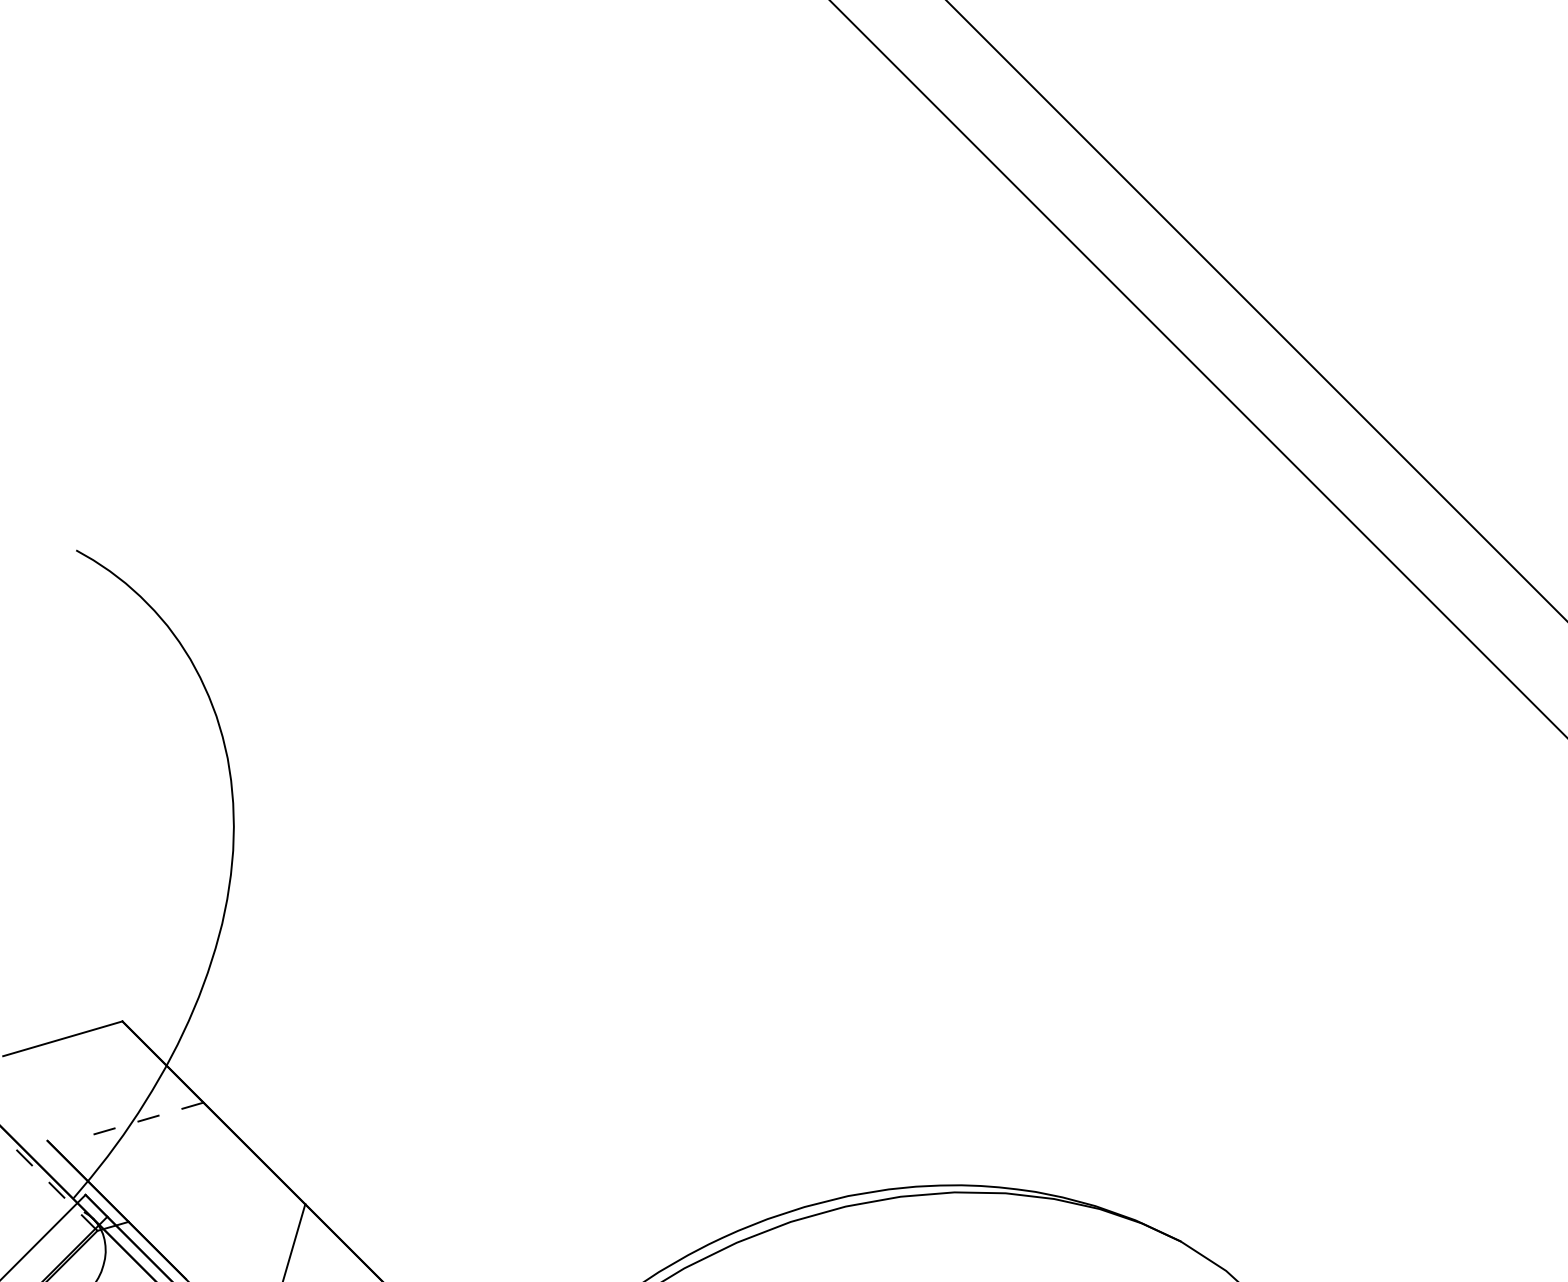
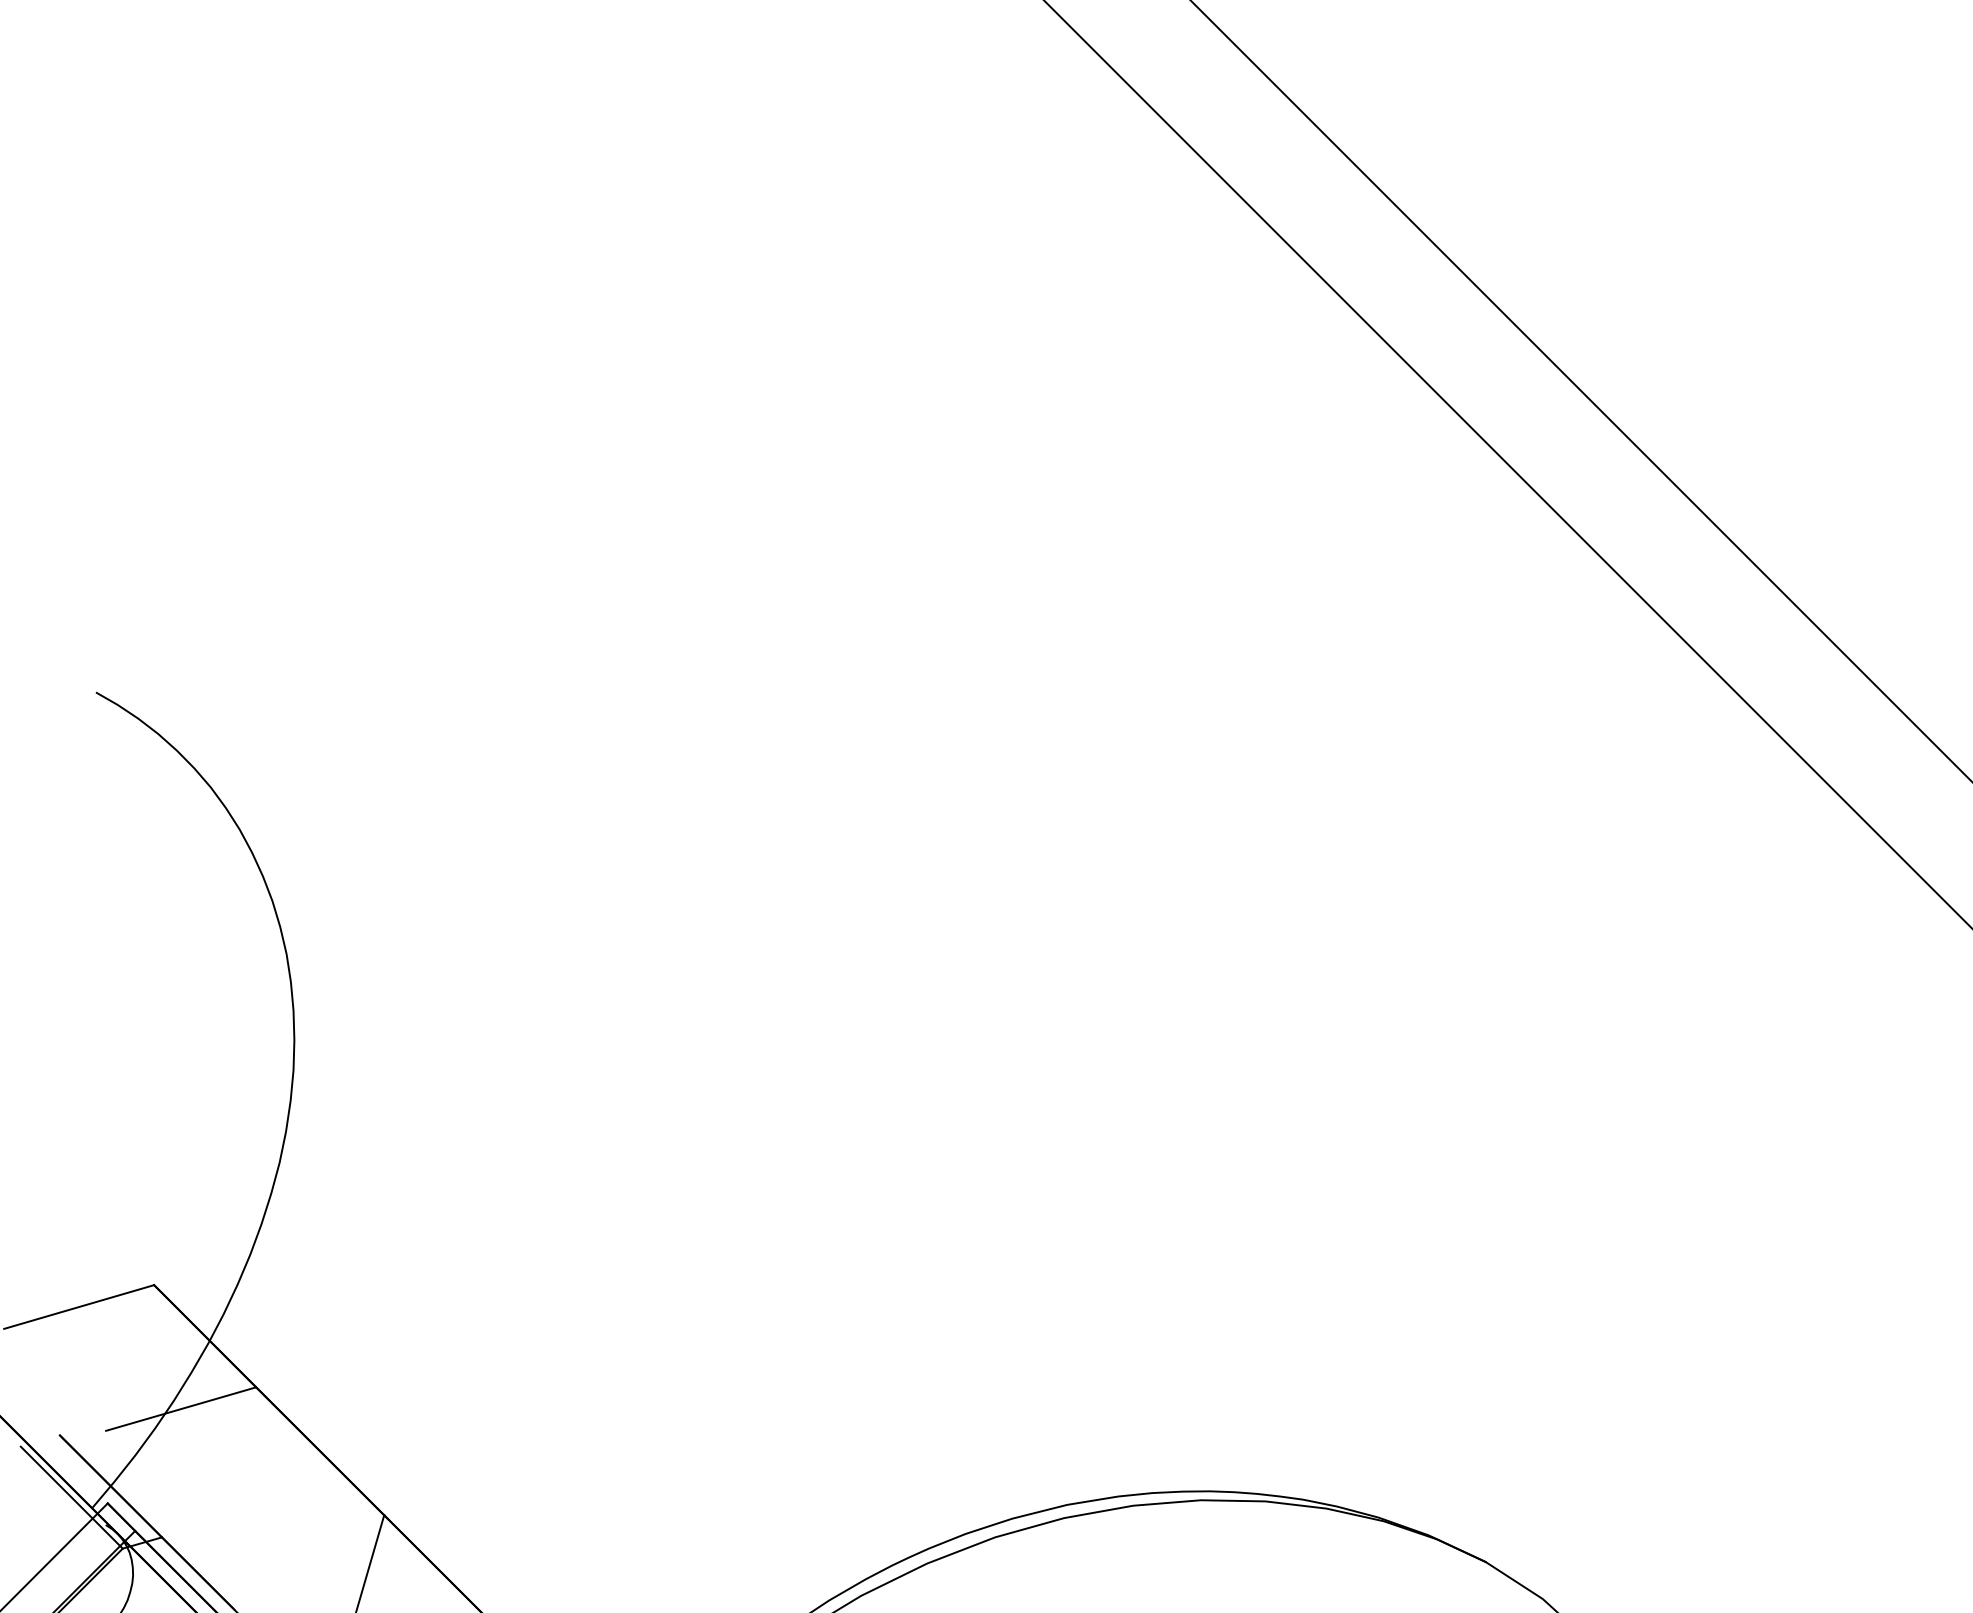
line: (143, 1120) -> (180, 1409), dashed -> solid
line: (57, 1191) -> (72, 1498), dashed -> solid

